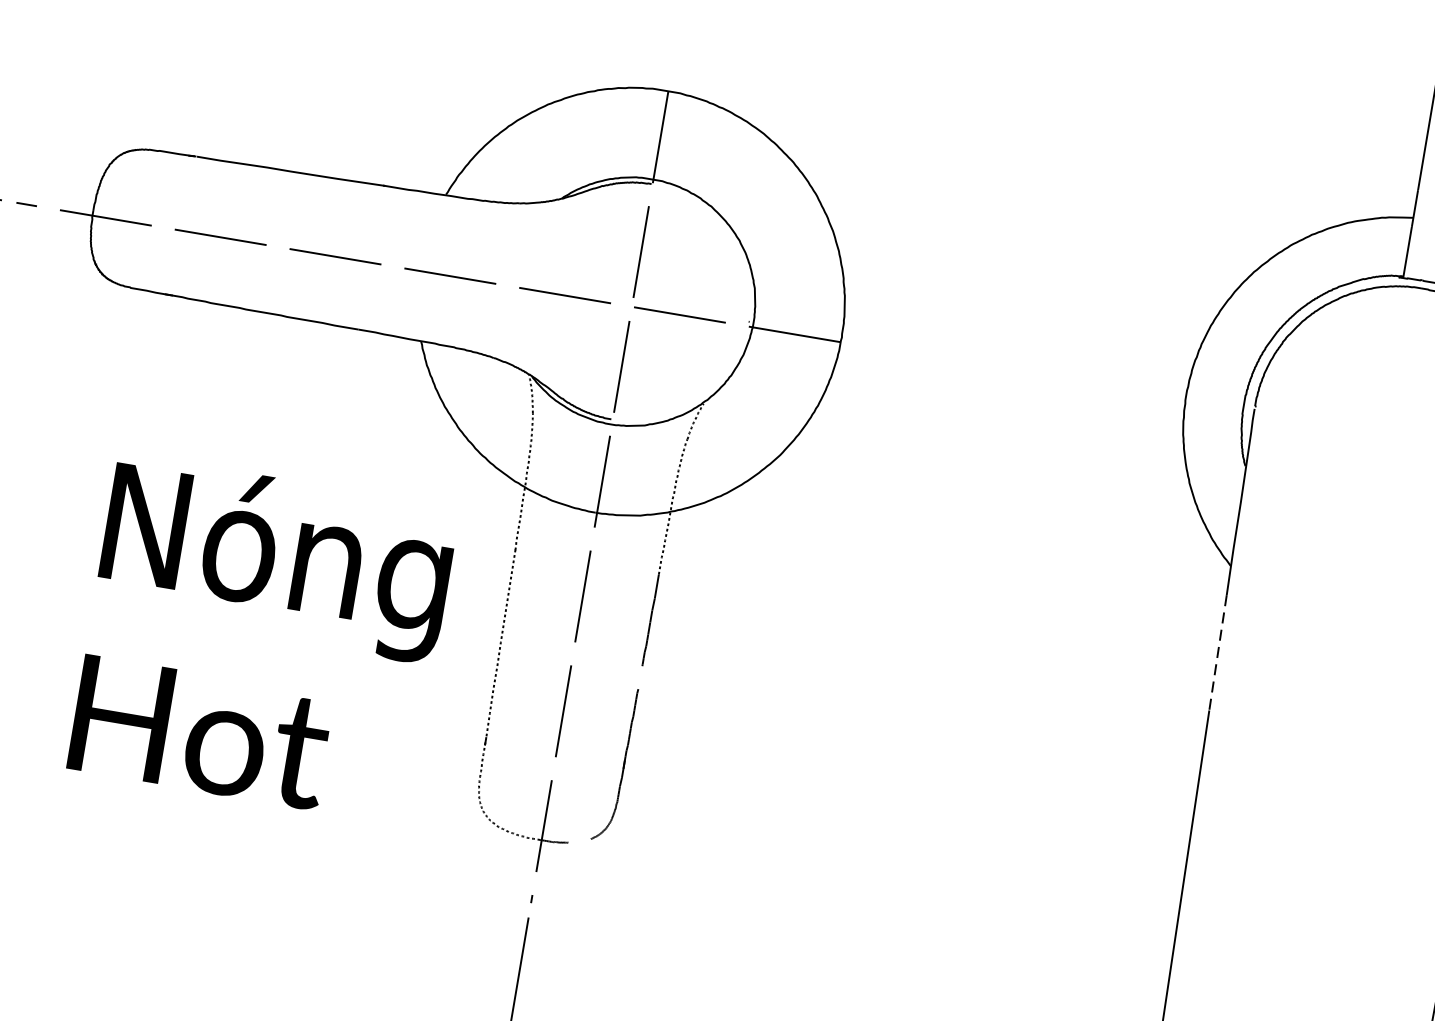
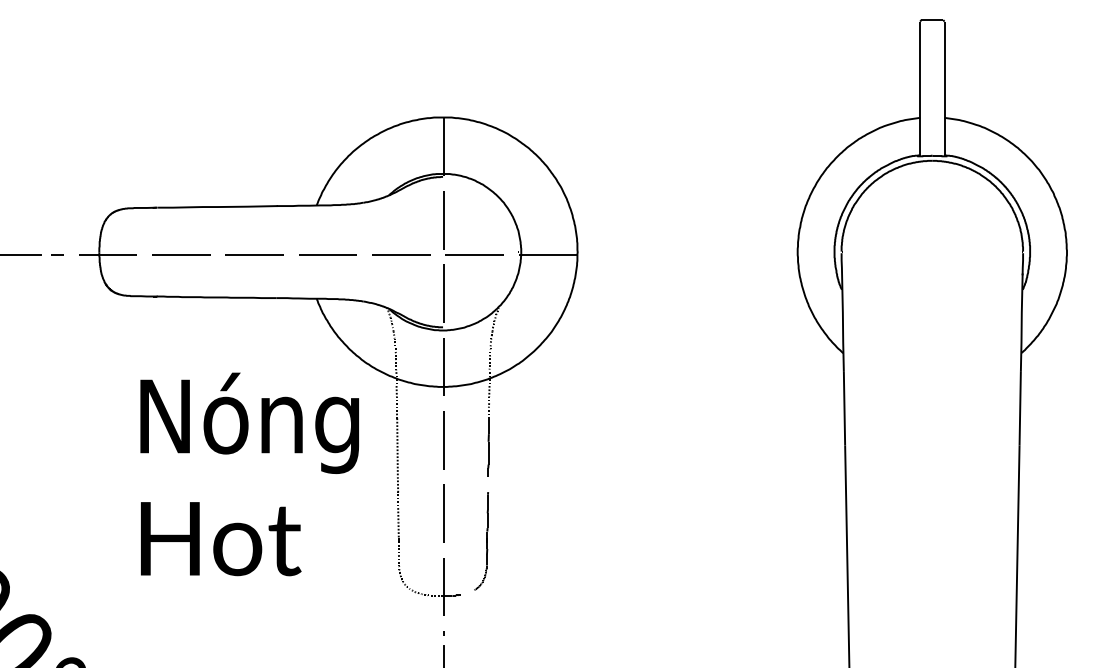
text: (262, 639) -> (249, 474), moved
line: (1218, 652) -> (844, 408), dashed -> solid

